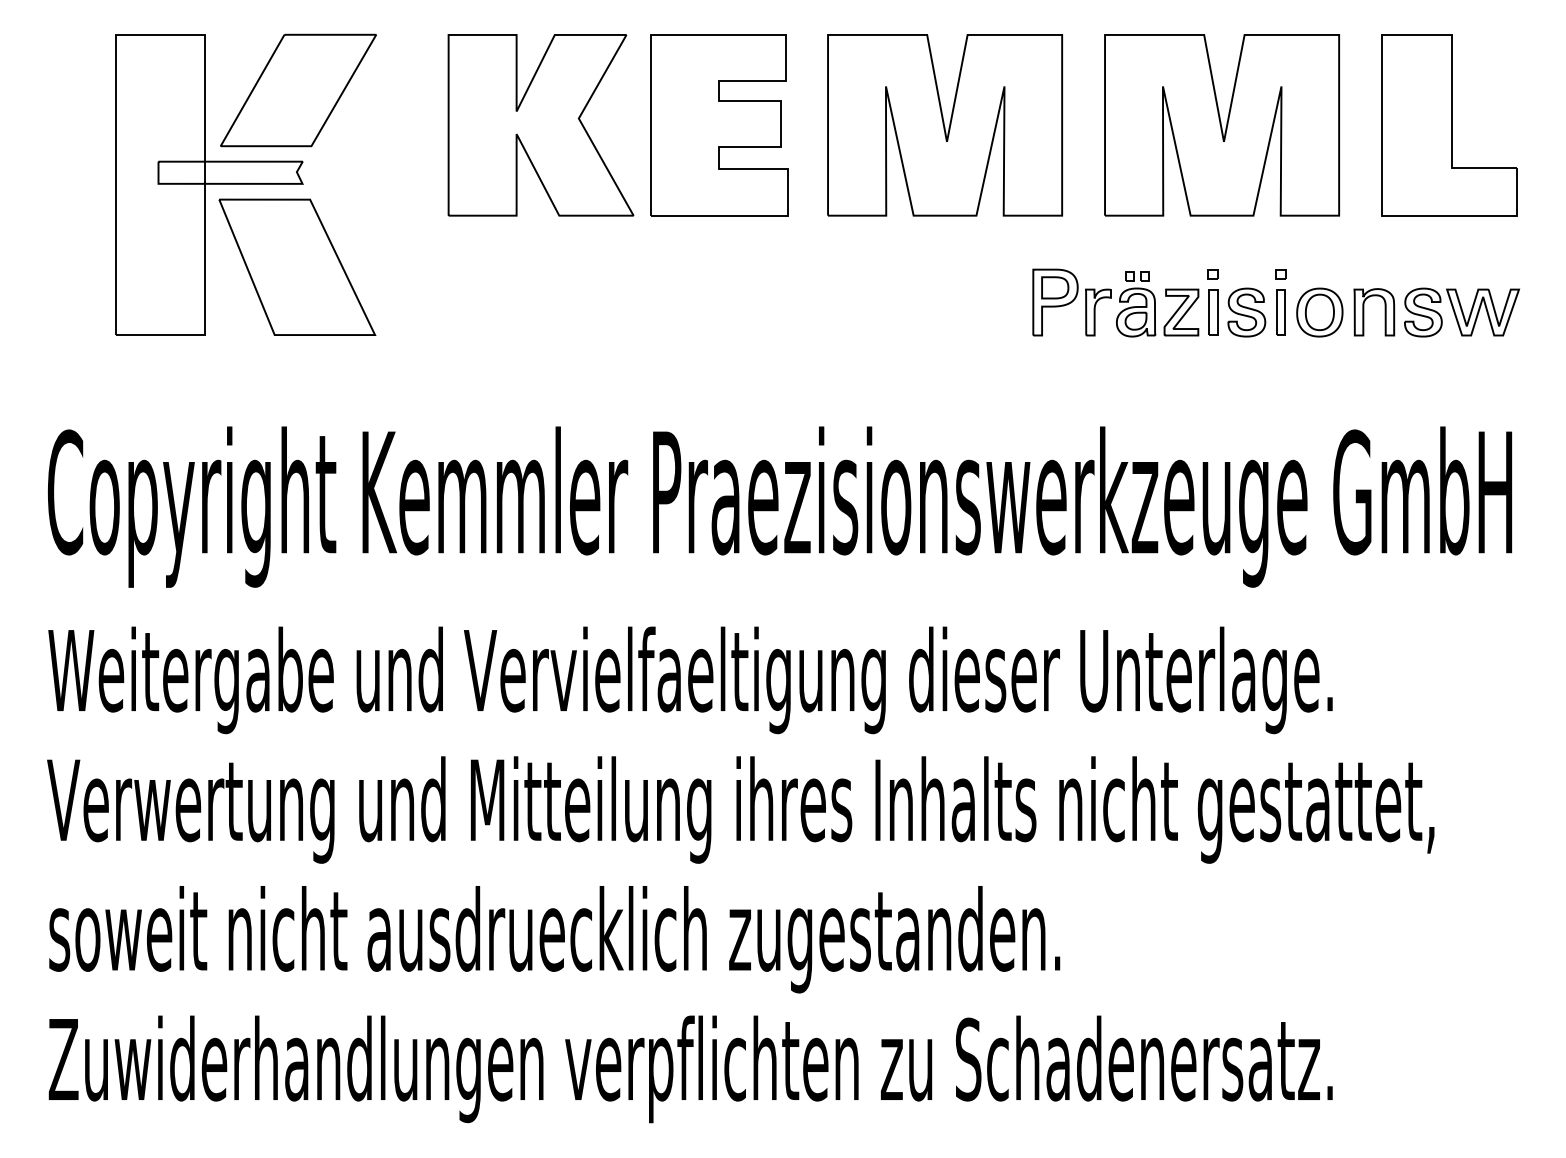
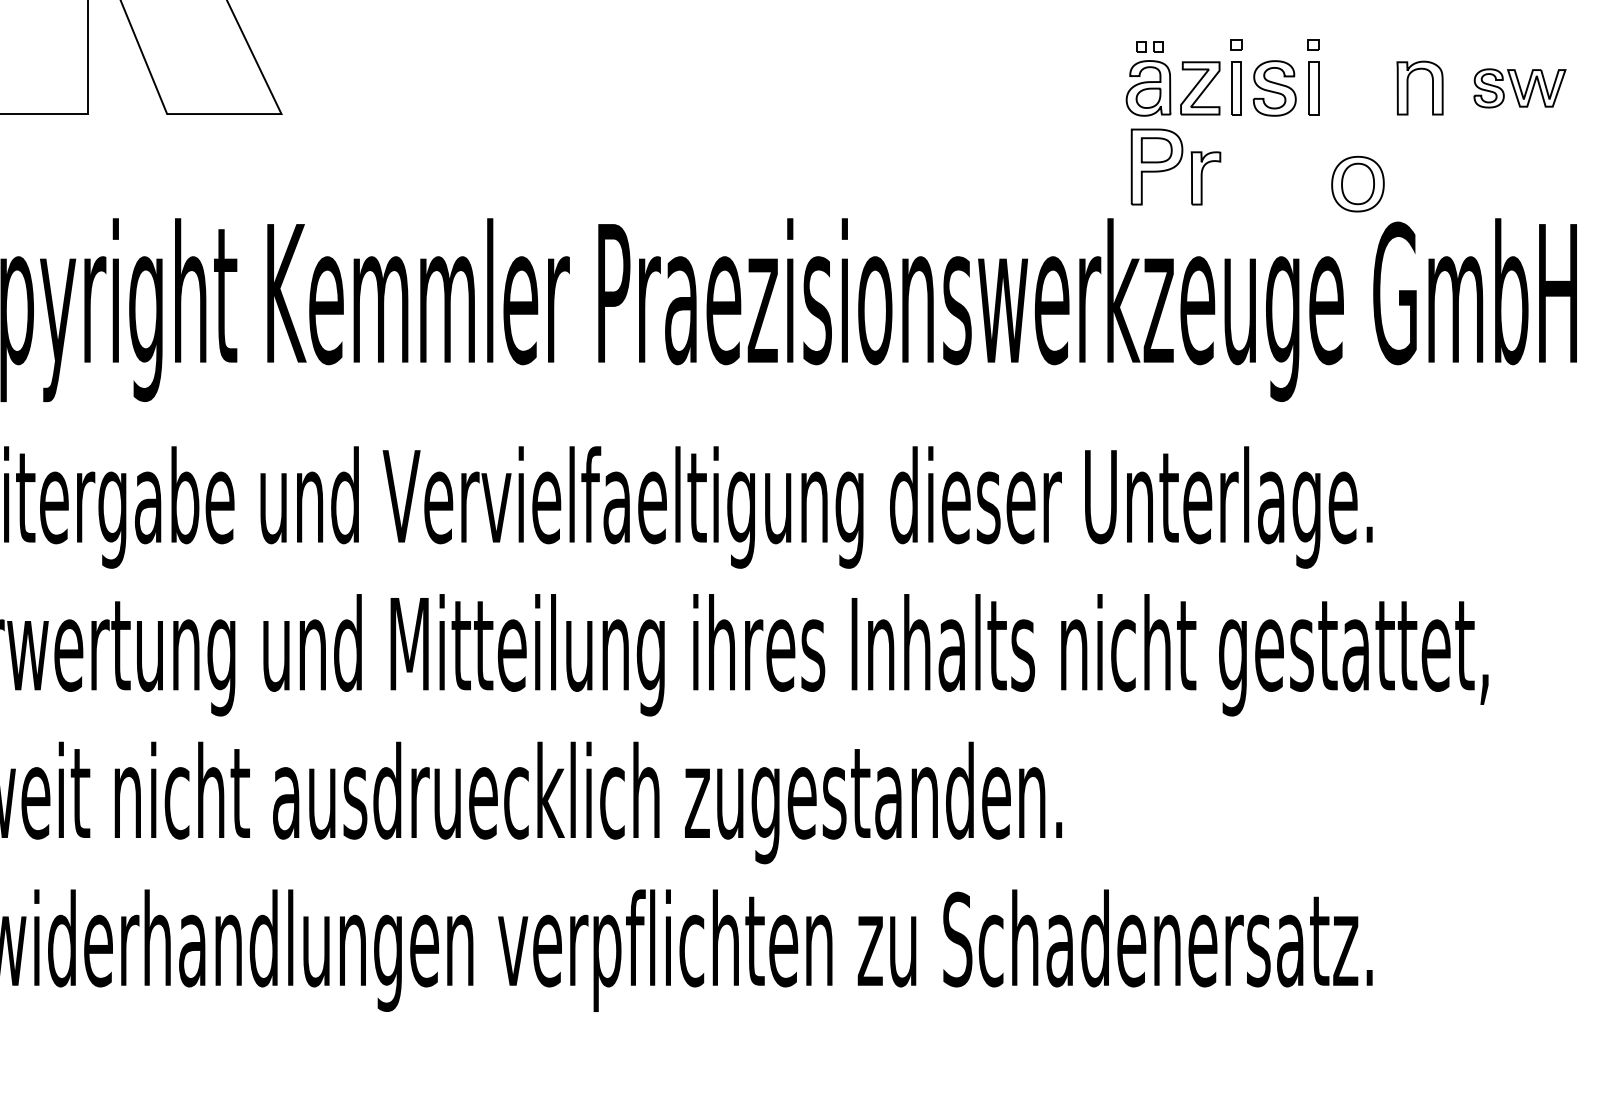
part: (1071, 302) -> (1175, 166), moved
part: (1319, 312) -> (1357, 184), moved
part: (1461, 312) -> (1519, 88), size x0.7

